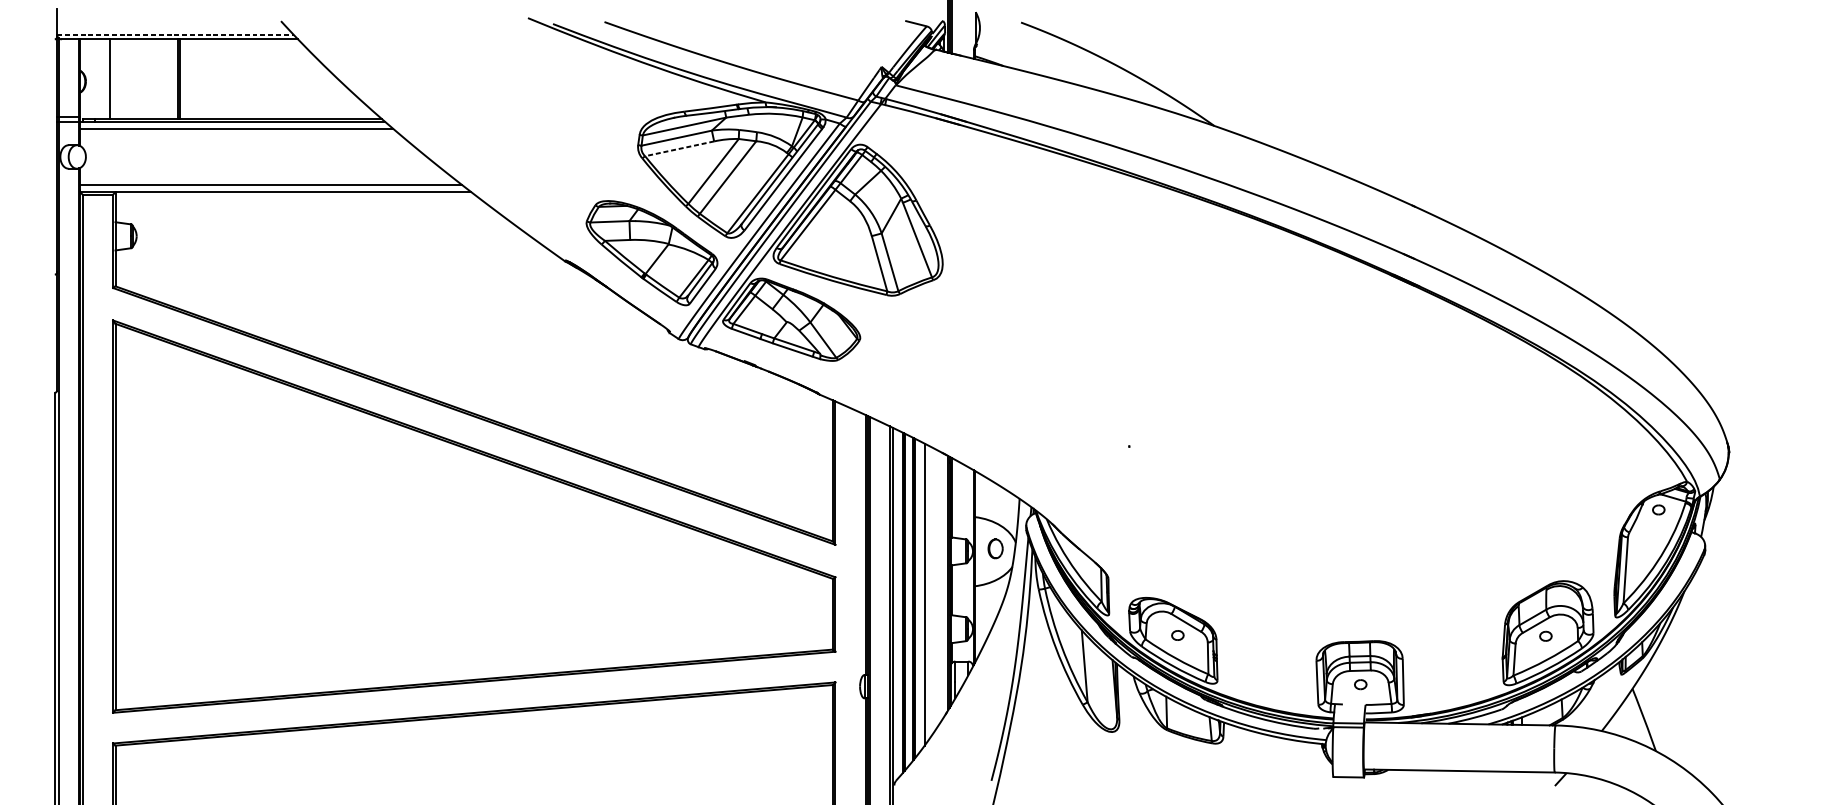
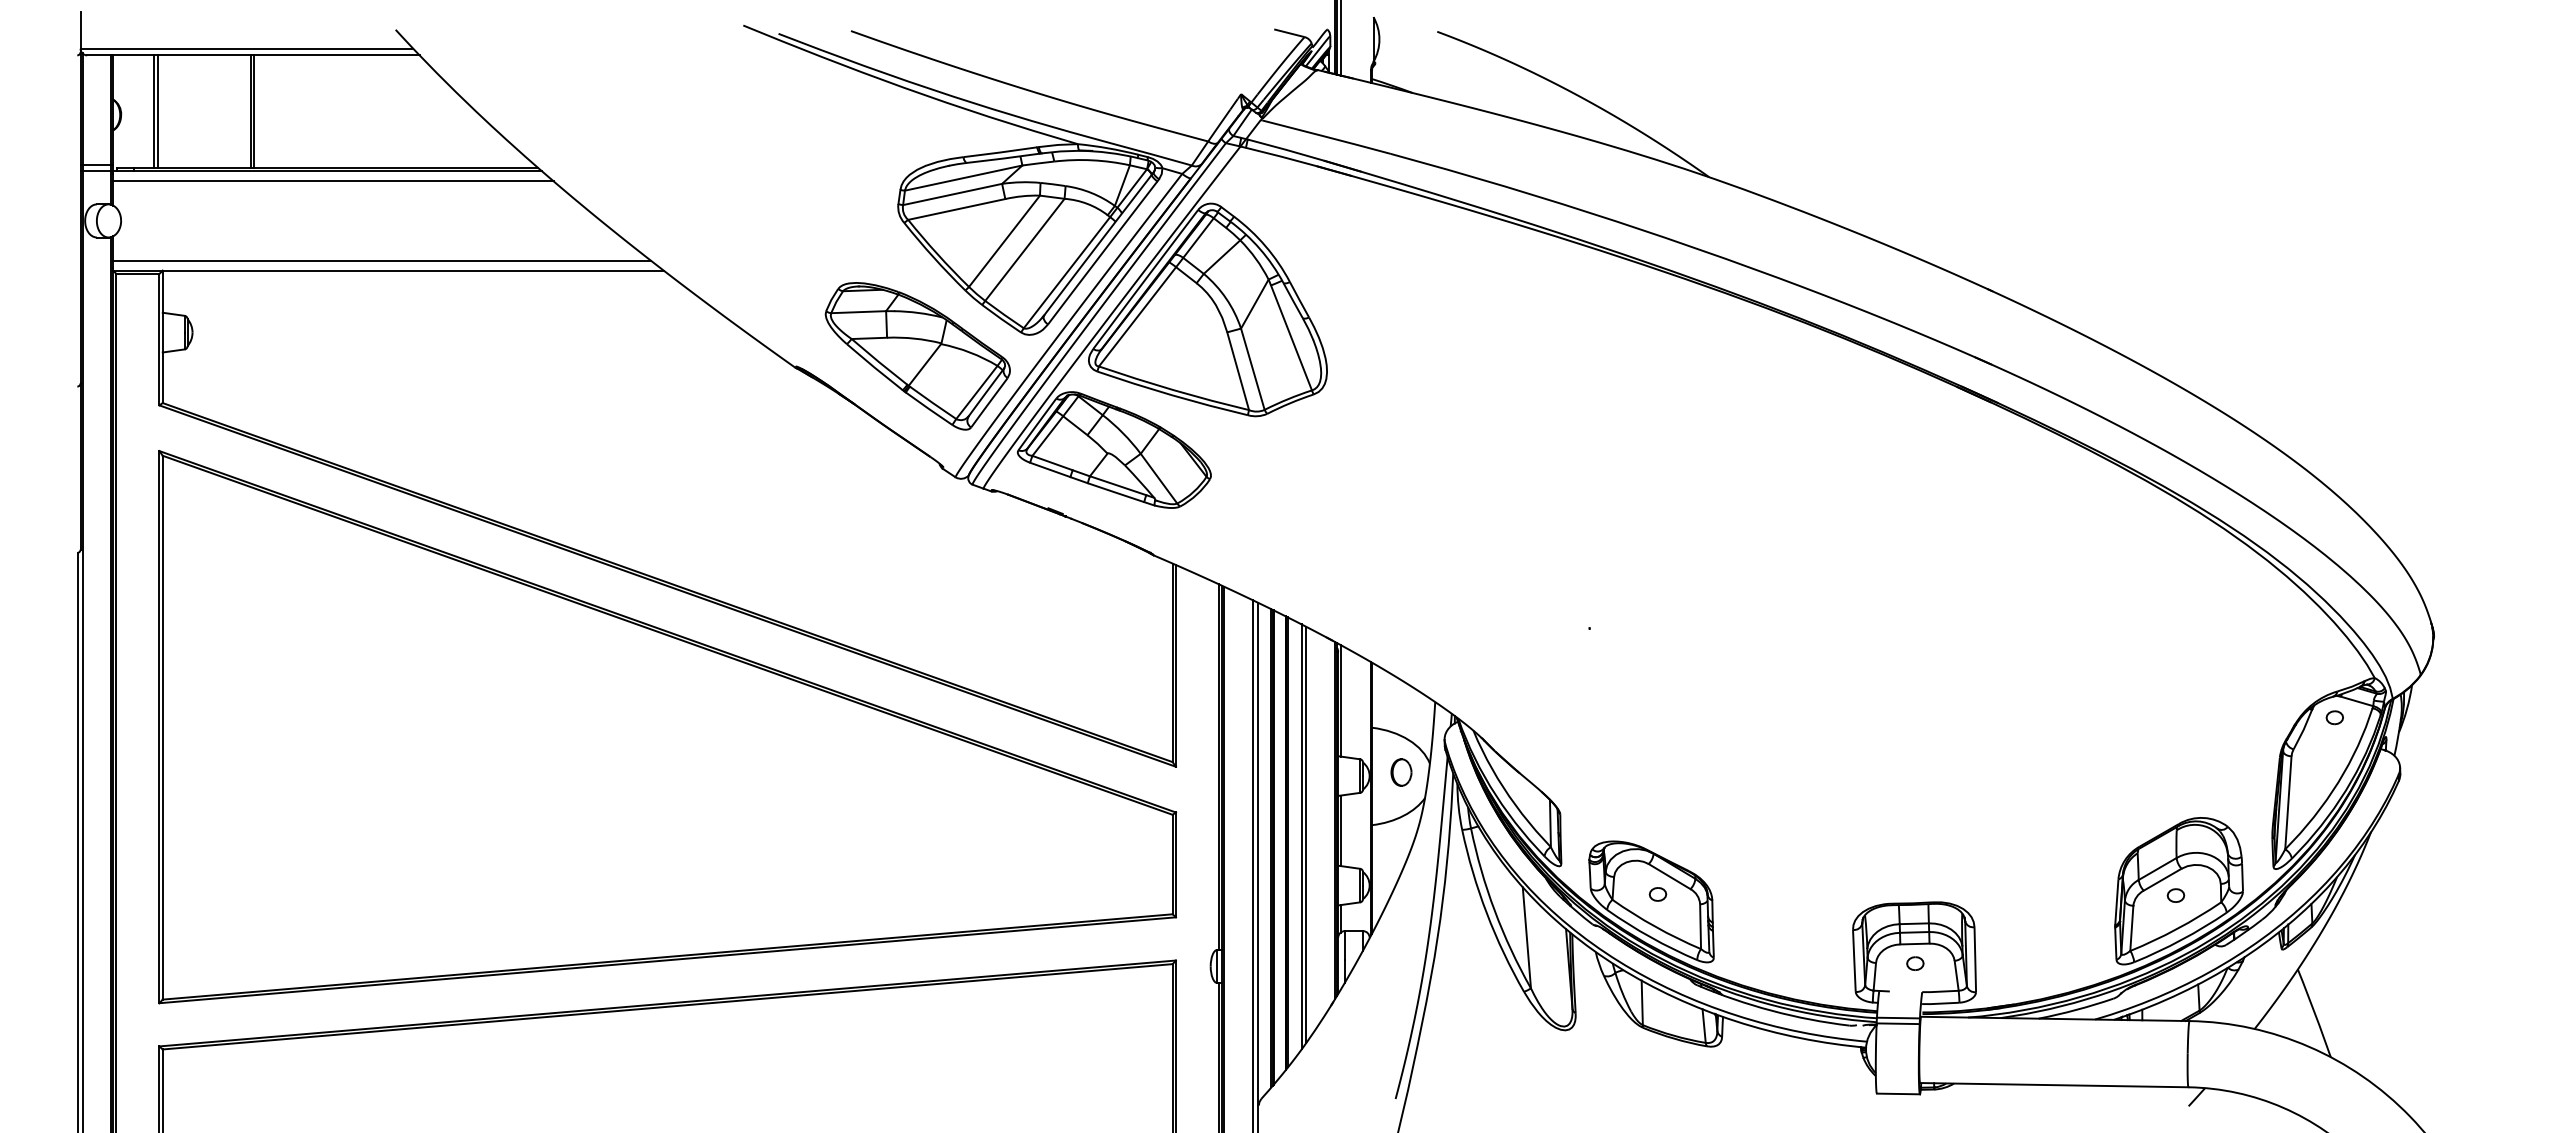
line: (175, 34) -> (247, 48), dashed -> solid
line: (111, 79) -> (157, 111), added
line: (679, 148) -> (956, 209), dashed -> solid
line: (928, 592) -> (1306, 834), added

